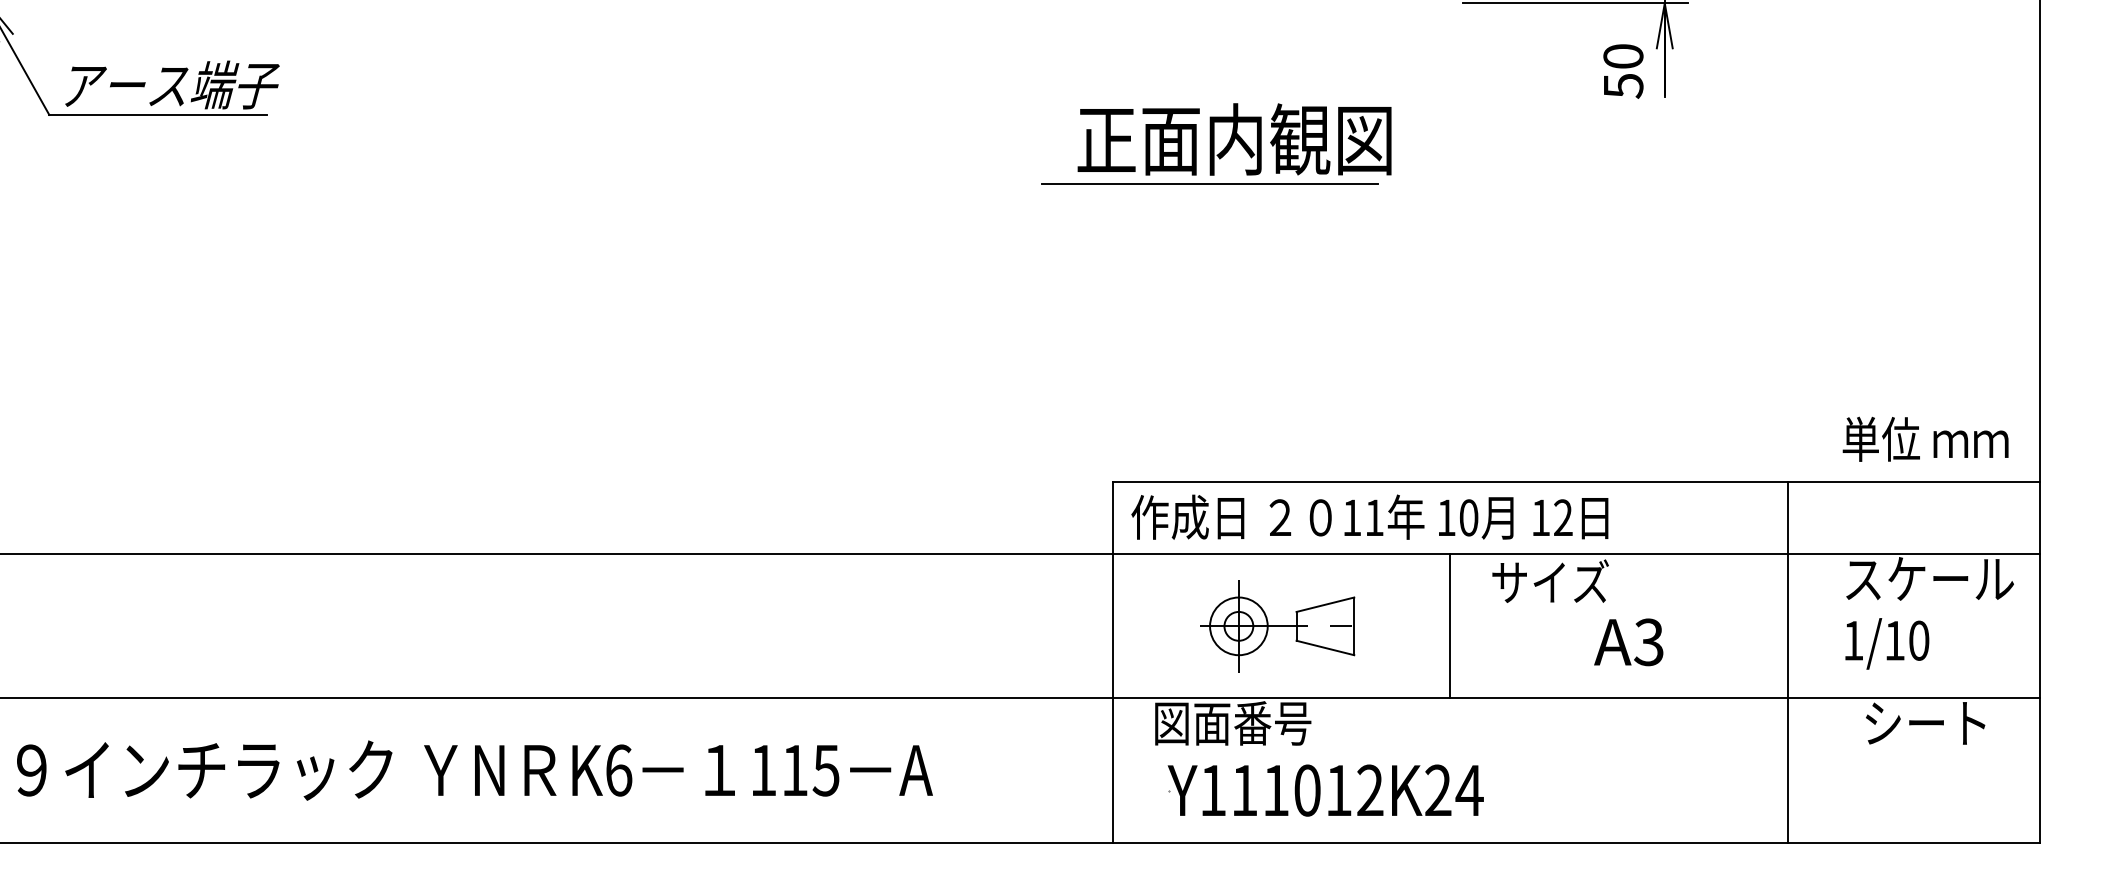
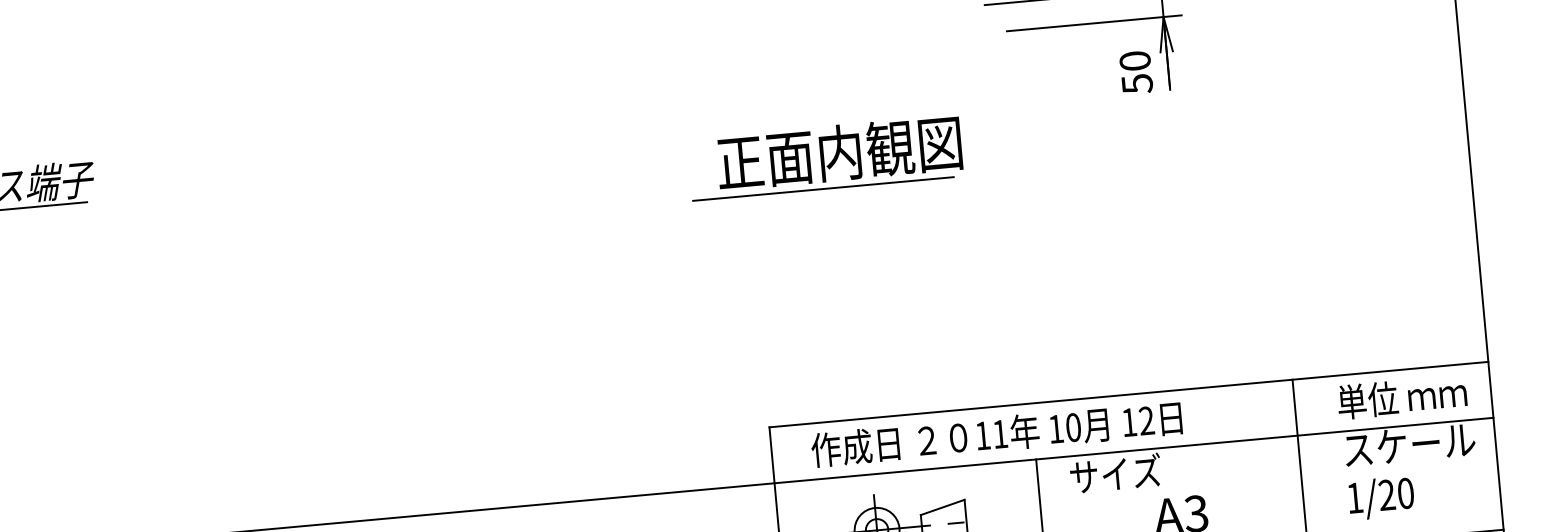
text: (1925, 438) -> (1402, 396), moved
text: (1369, 516) -> (996, 433), moved
text: (1894, 640) -> (1386, 495), 1/10 -> 1/20

